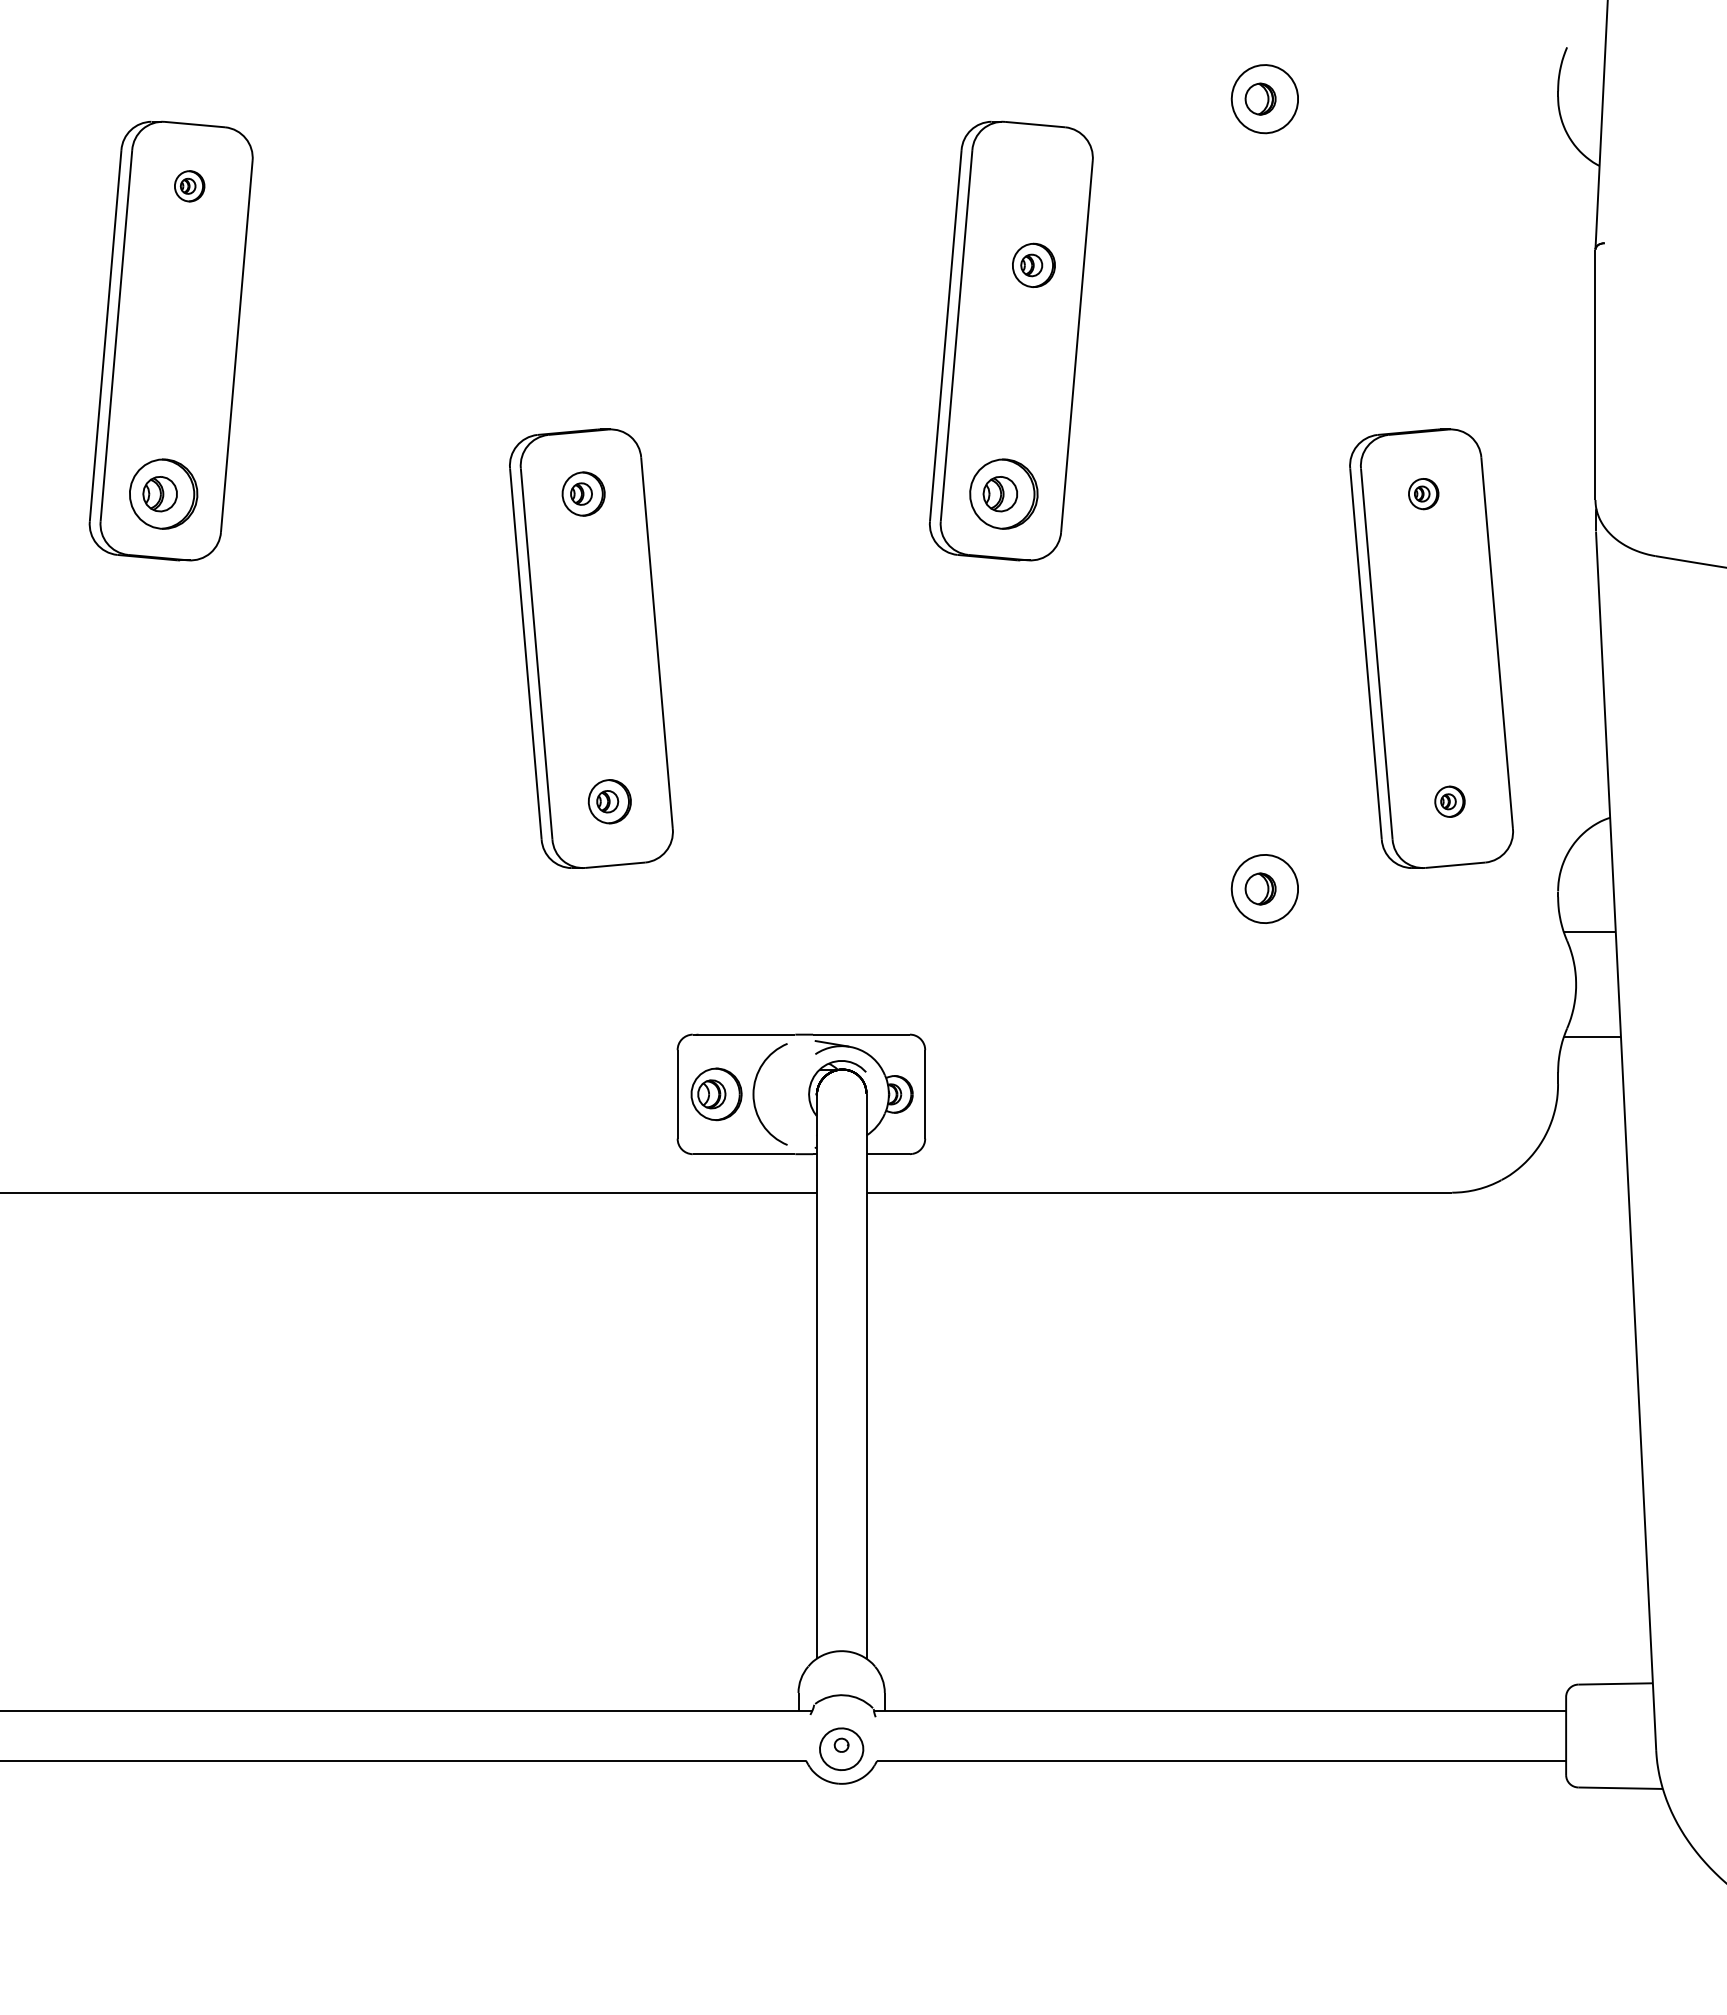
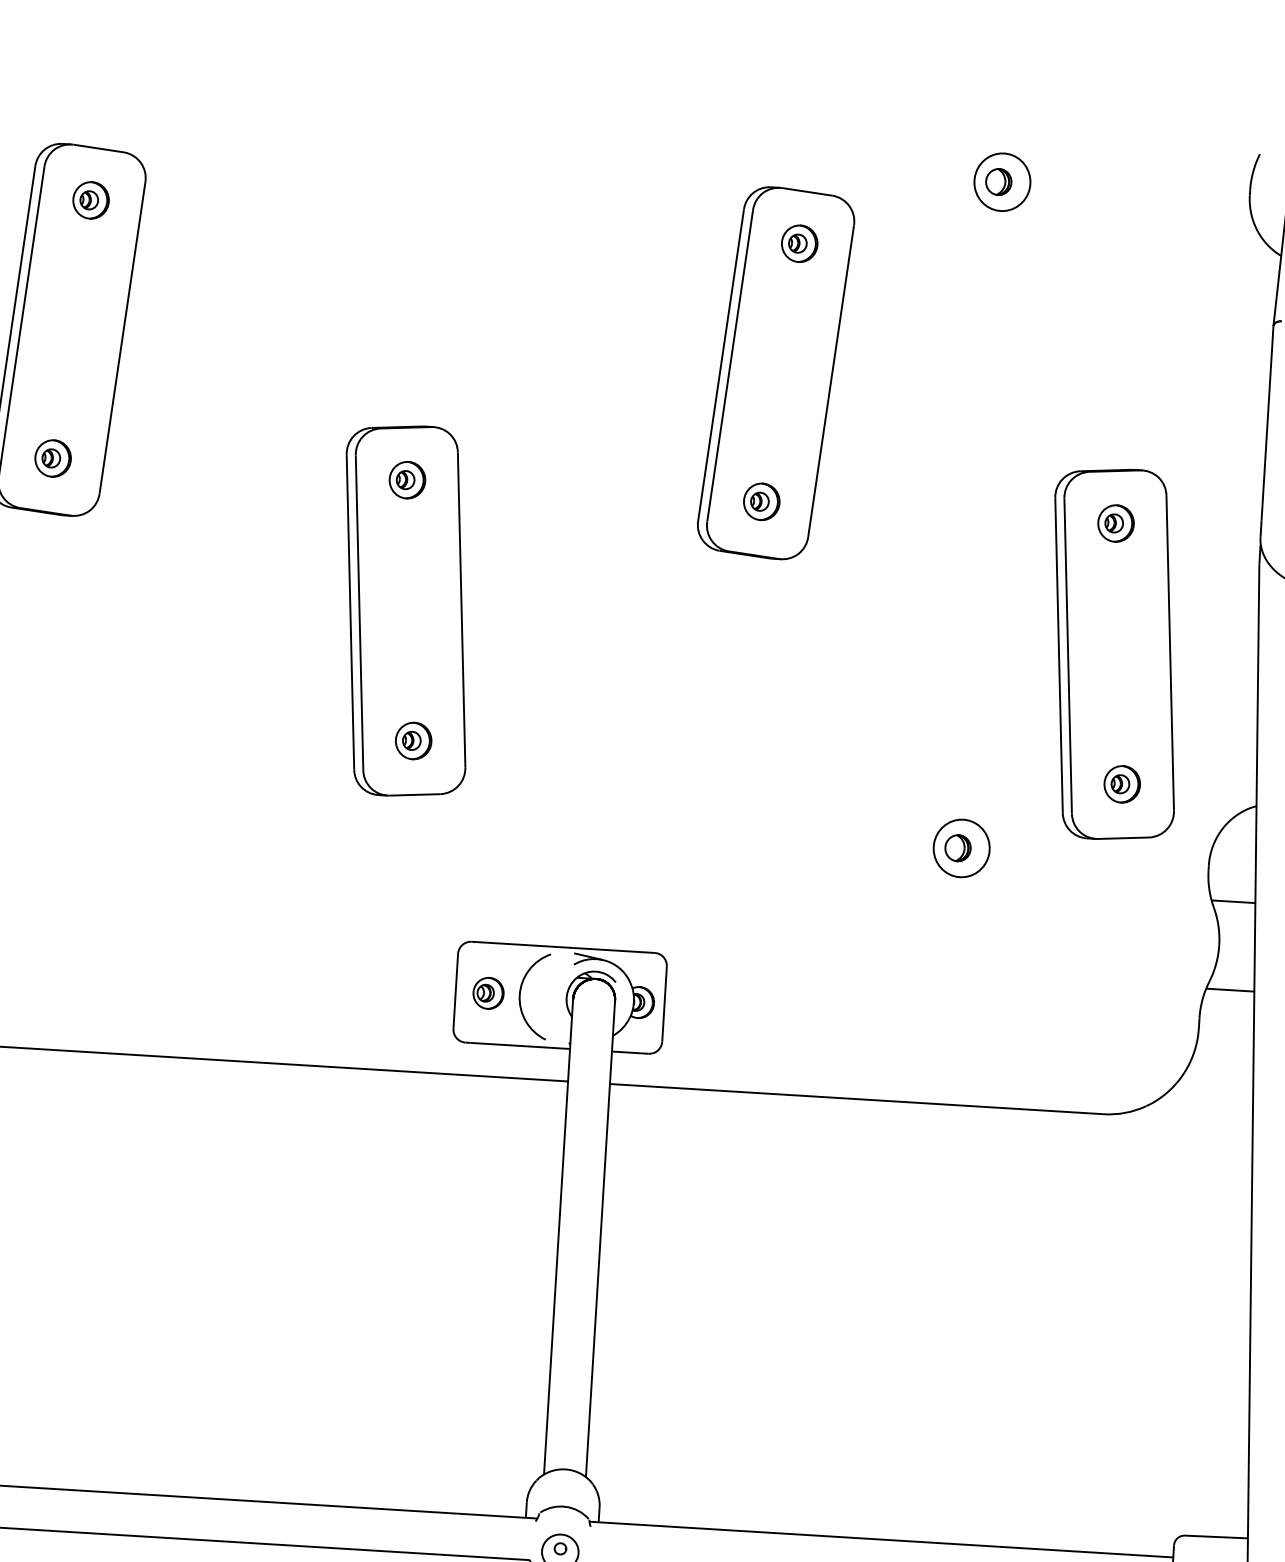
part: (189, 185) -> (90, 199), size x1.43
part: (1033, 264) -> (799, 242), moved
part: (163, 493) -> (53, 458), size x0.62
part: (1003, 493) -> (761, 501), size x0.62
part: (1423, 493) -> (1115, 523), size x1.43
part: (1449, 801) -> (1121, 784), size x1.43
part: (716, 1094) -> (488, 993), size x0.71

